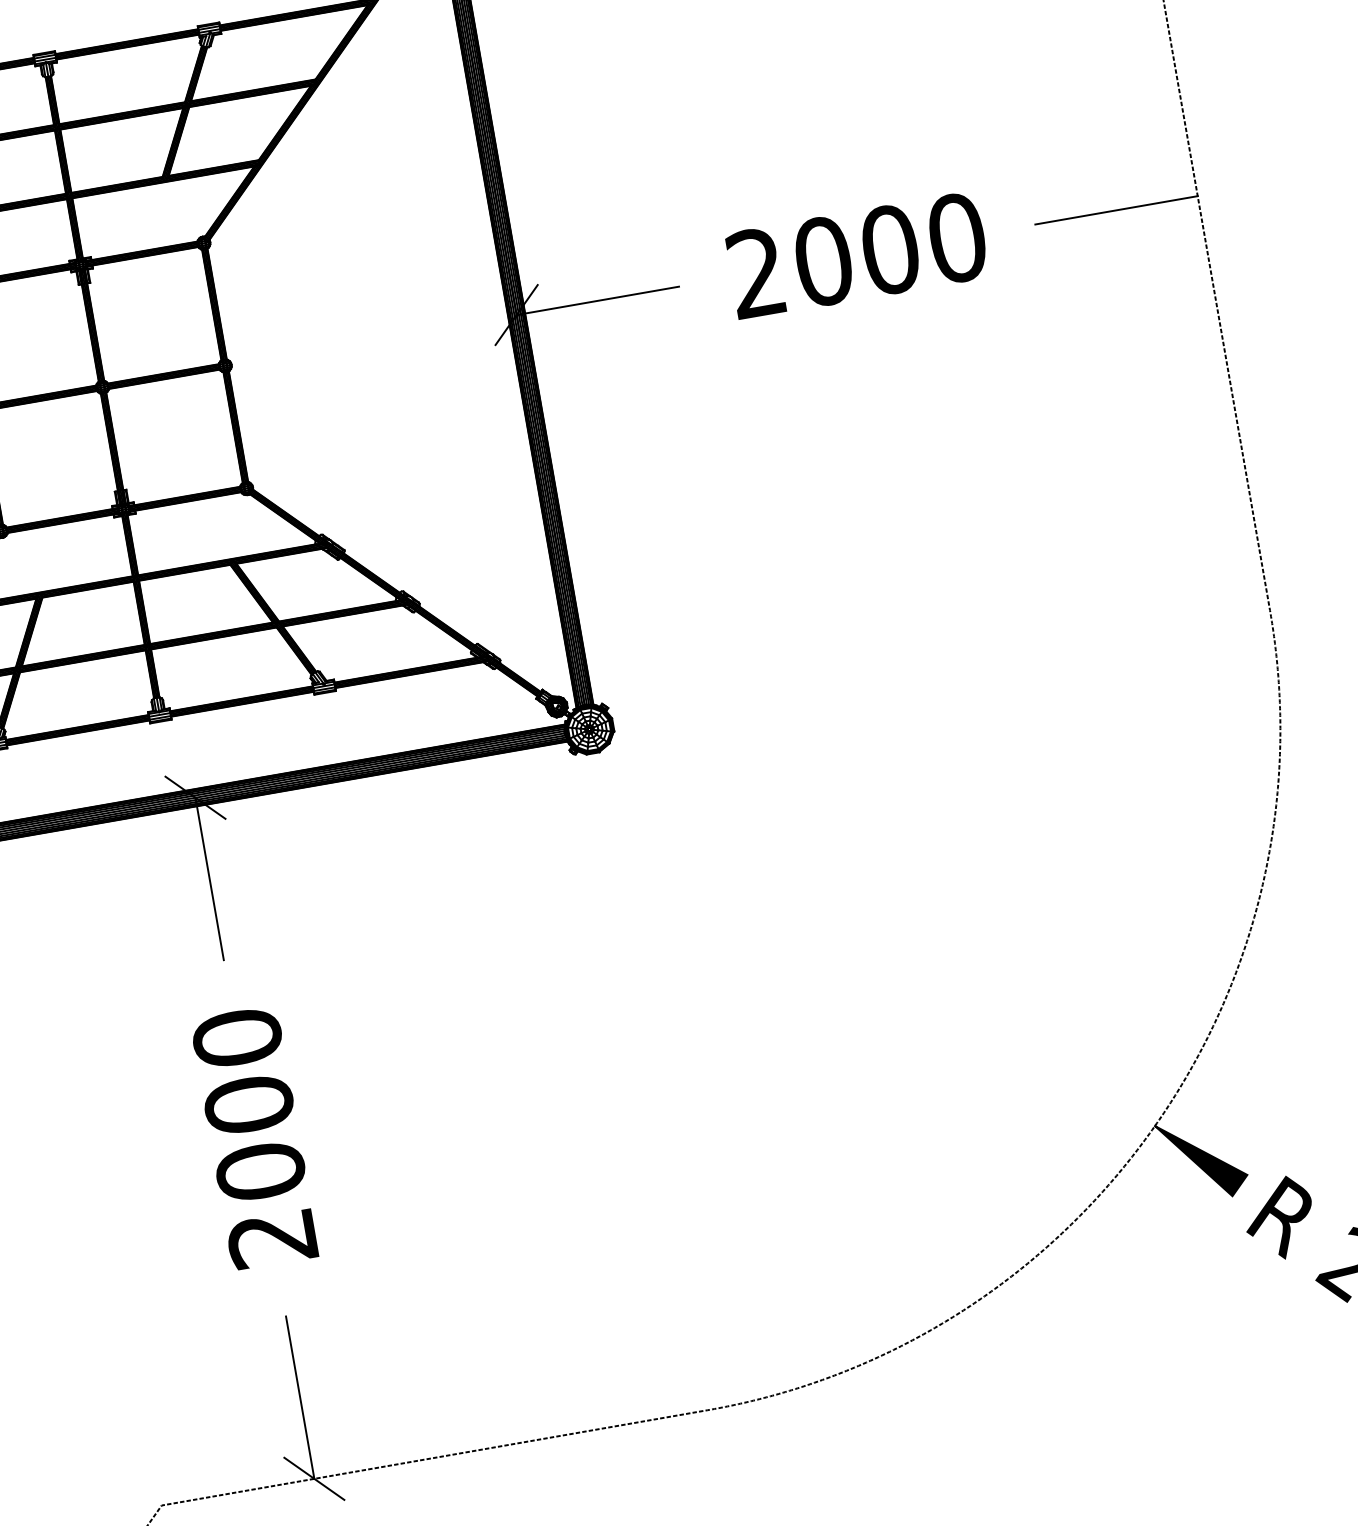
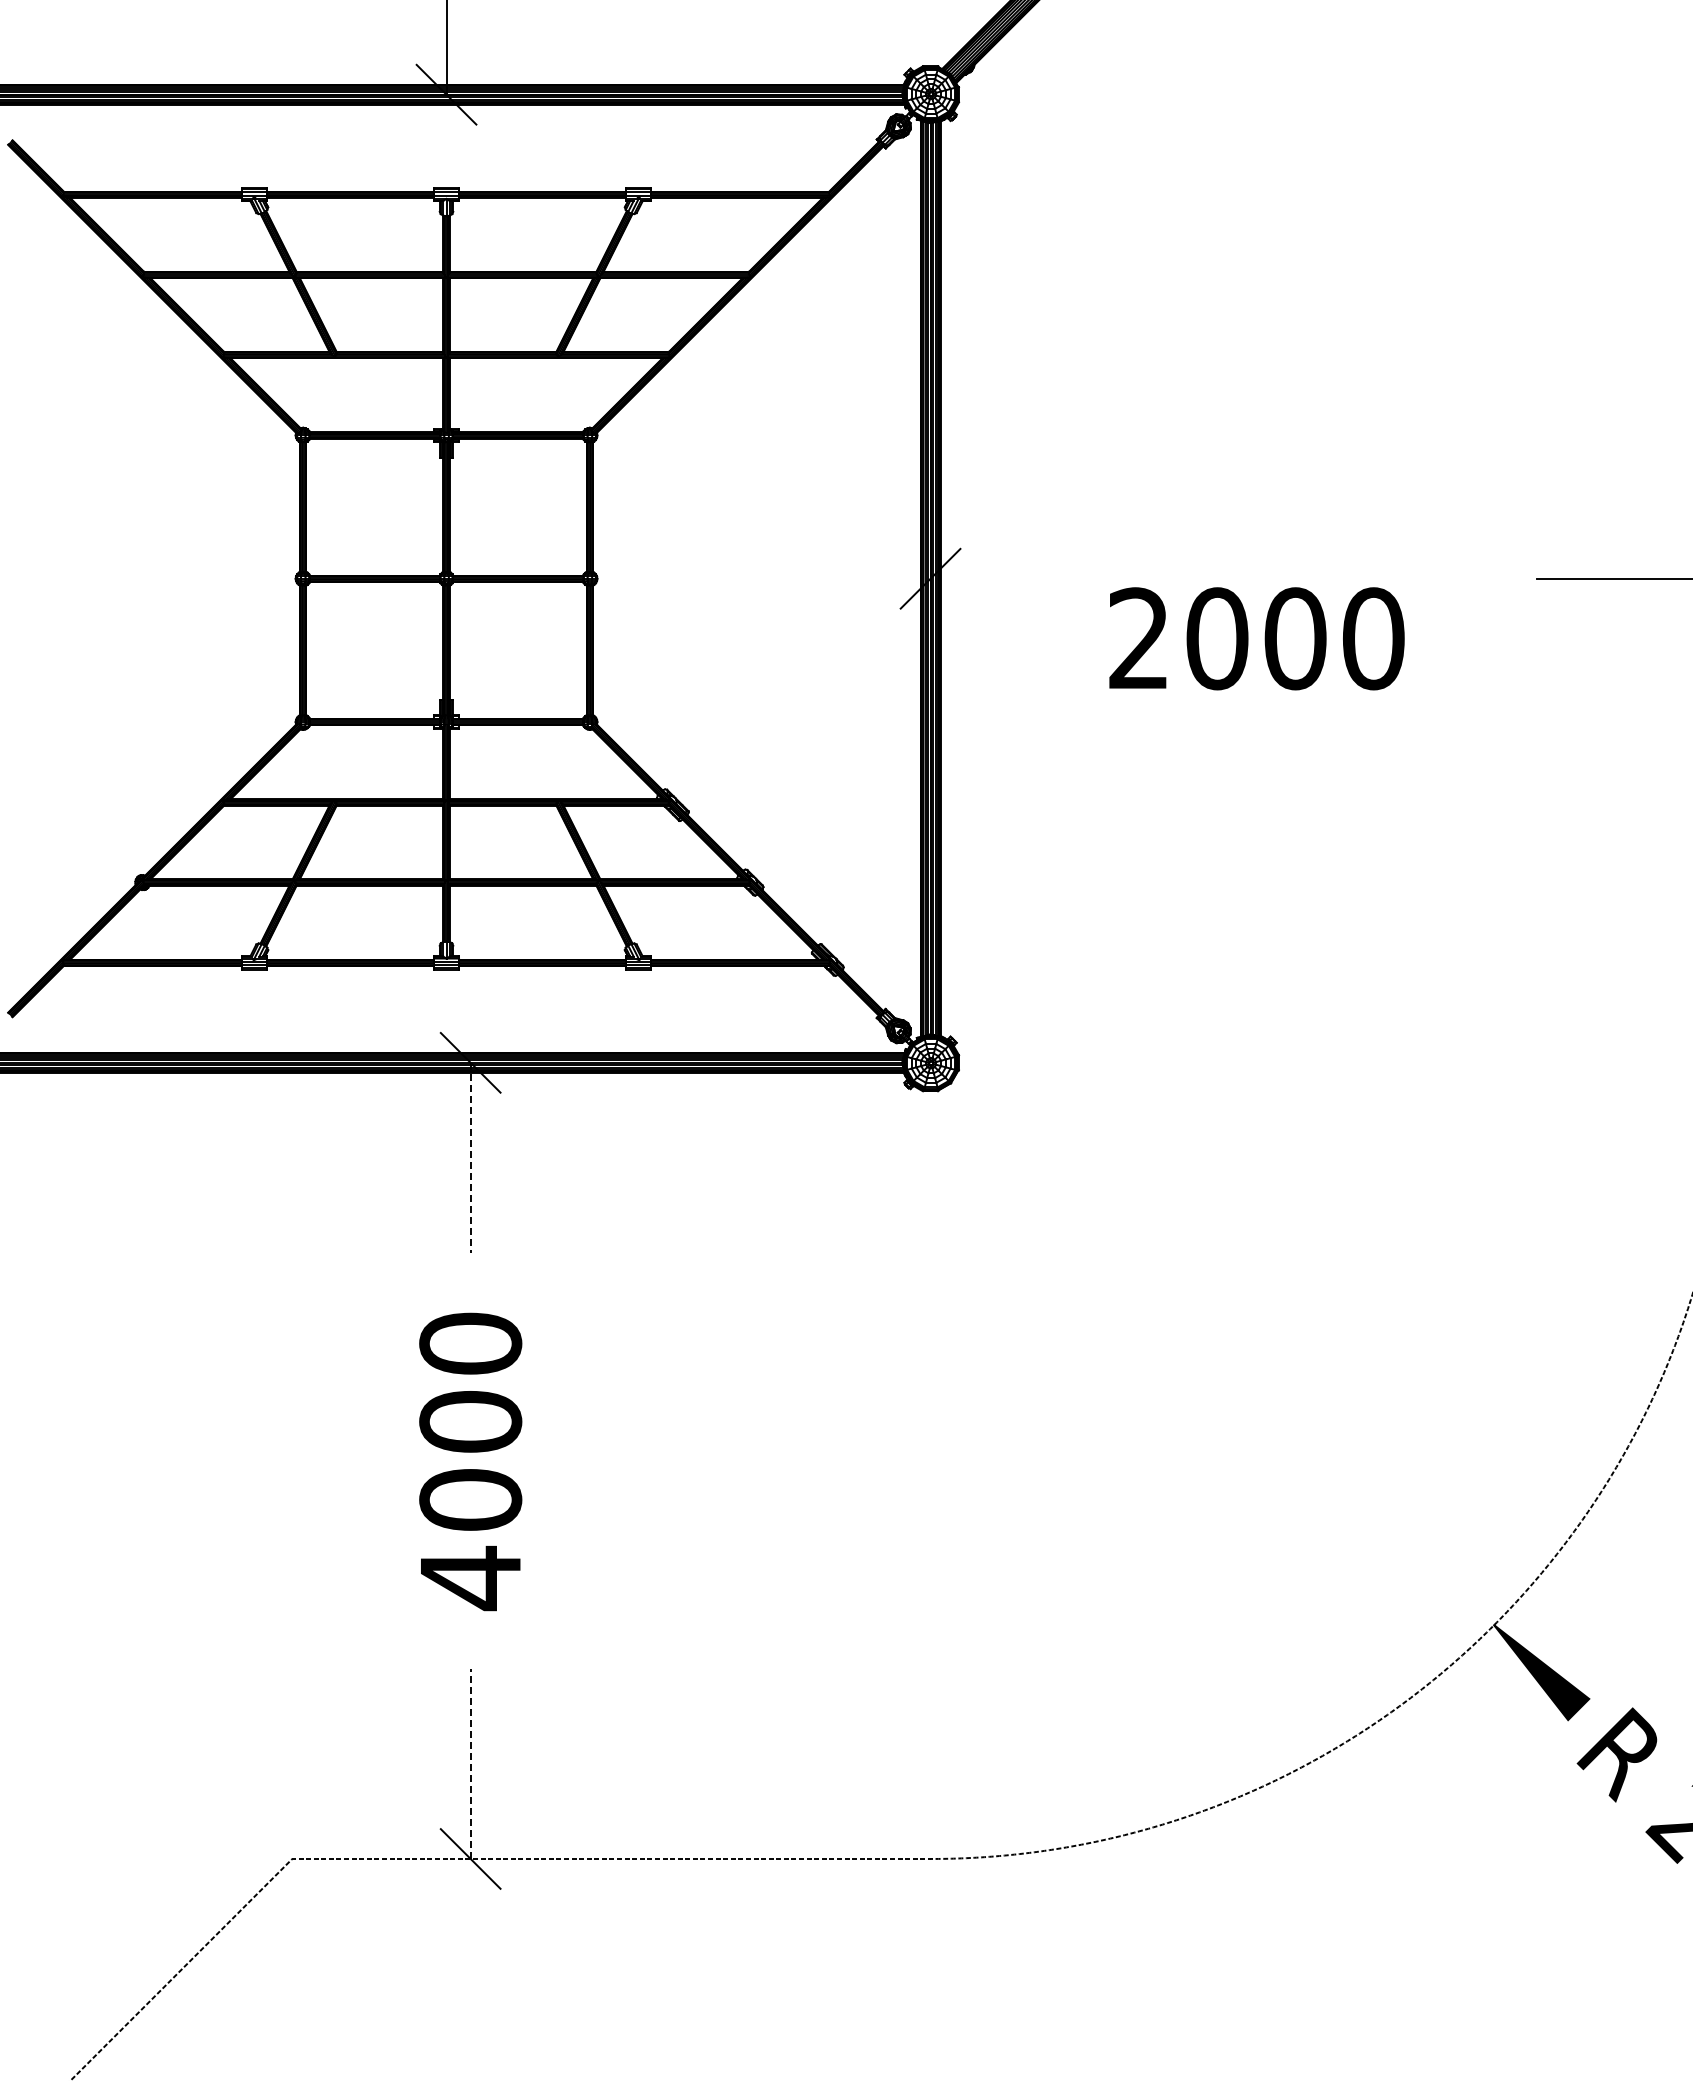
text: (857, 255) -> (1256, 638), moved
line: (597, 300) -> (1025, 578), removed
line: (209, 878) -> (470, 1157), solid -> dashed
text: (271, 1239) -> (469, 1578), 2000 -> 4000
line: (300, 1398) -> (470, 1764), solid -> dashed

